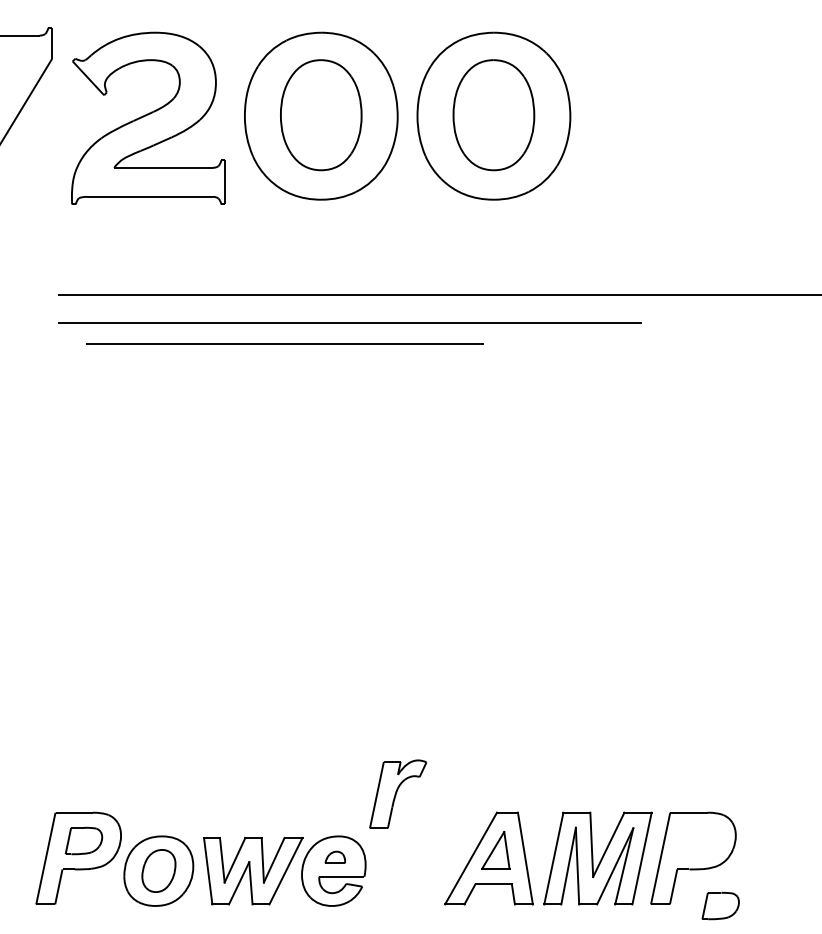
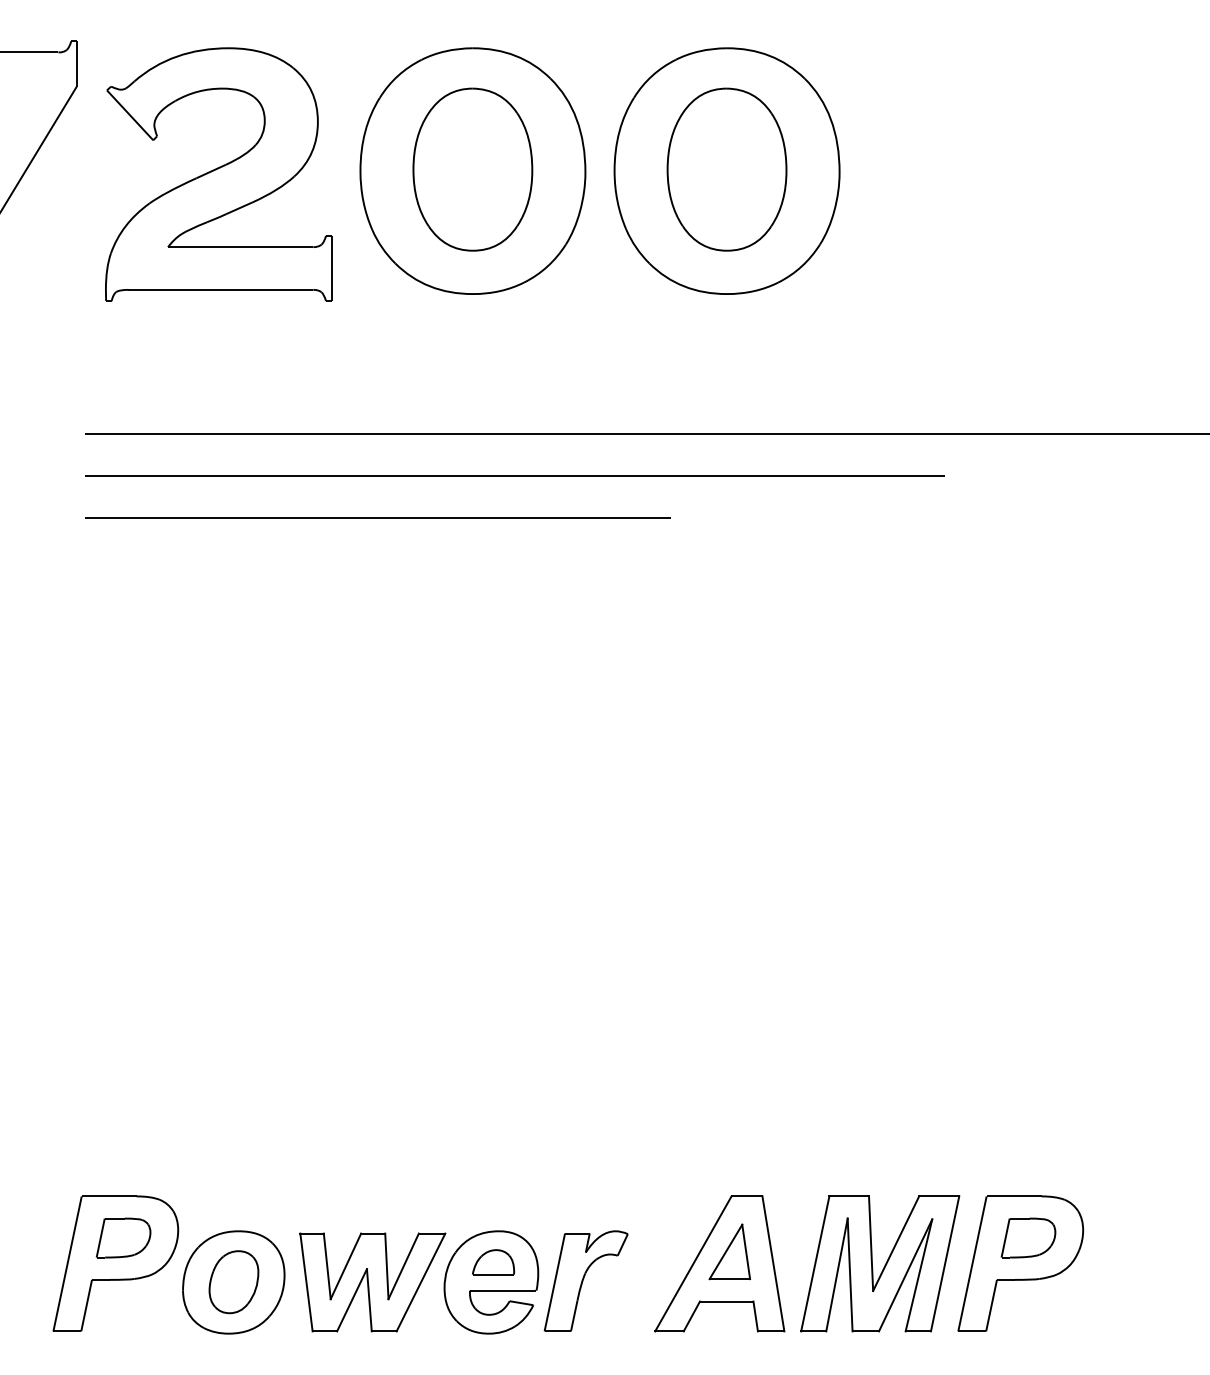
line: (284, 343) -> (377, 517), moved
part: (398, 793) -> (586, 1279), moved
part: (335, 857) -> (493, 1262), size x1.43
part: (720, 905) -> (1028, 1237), moved

